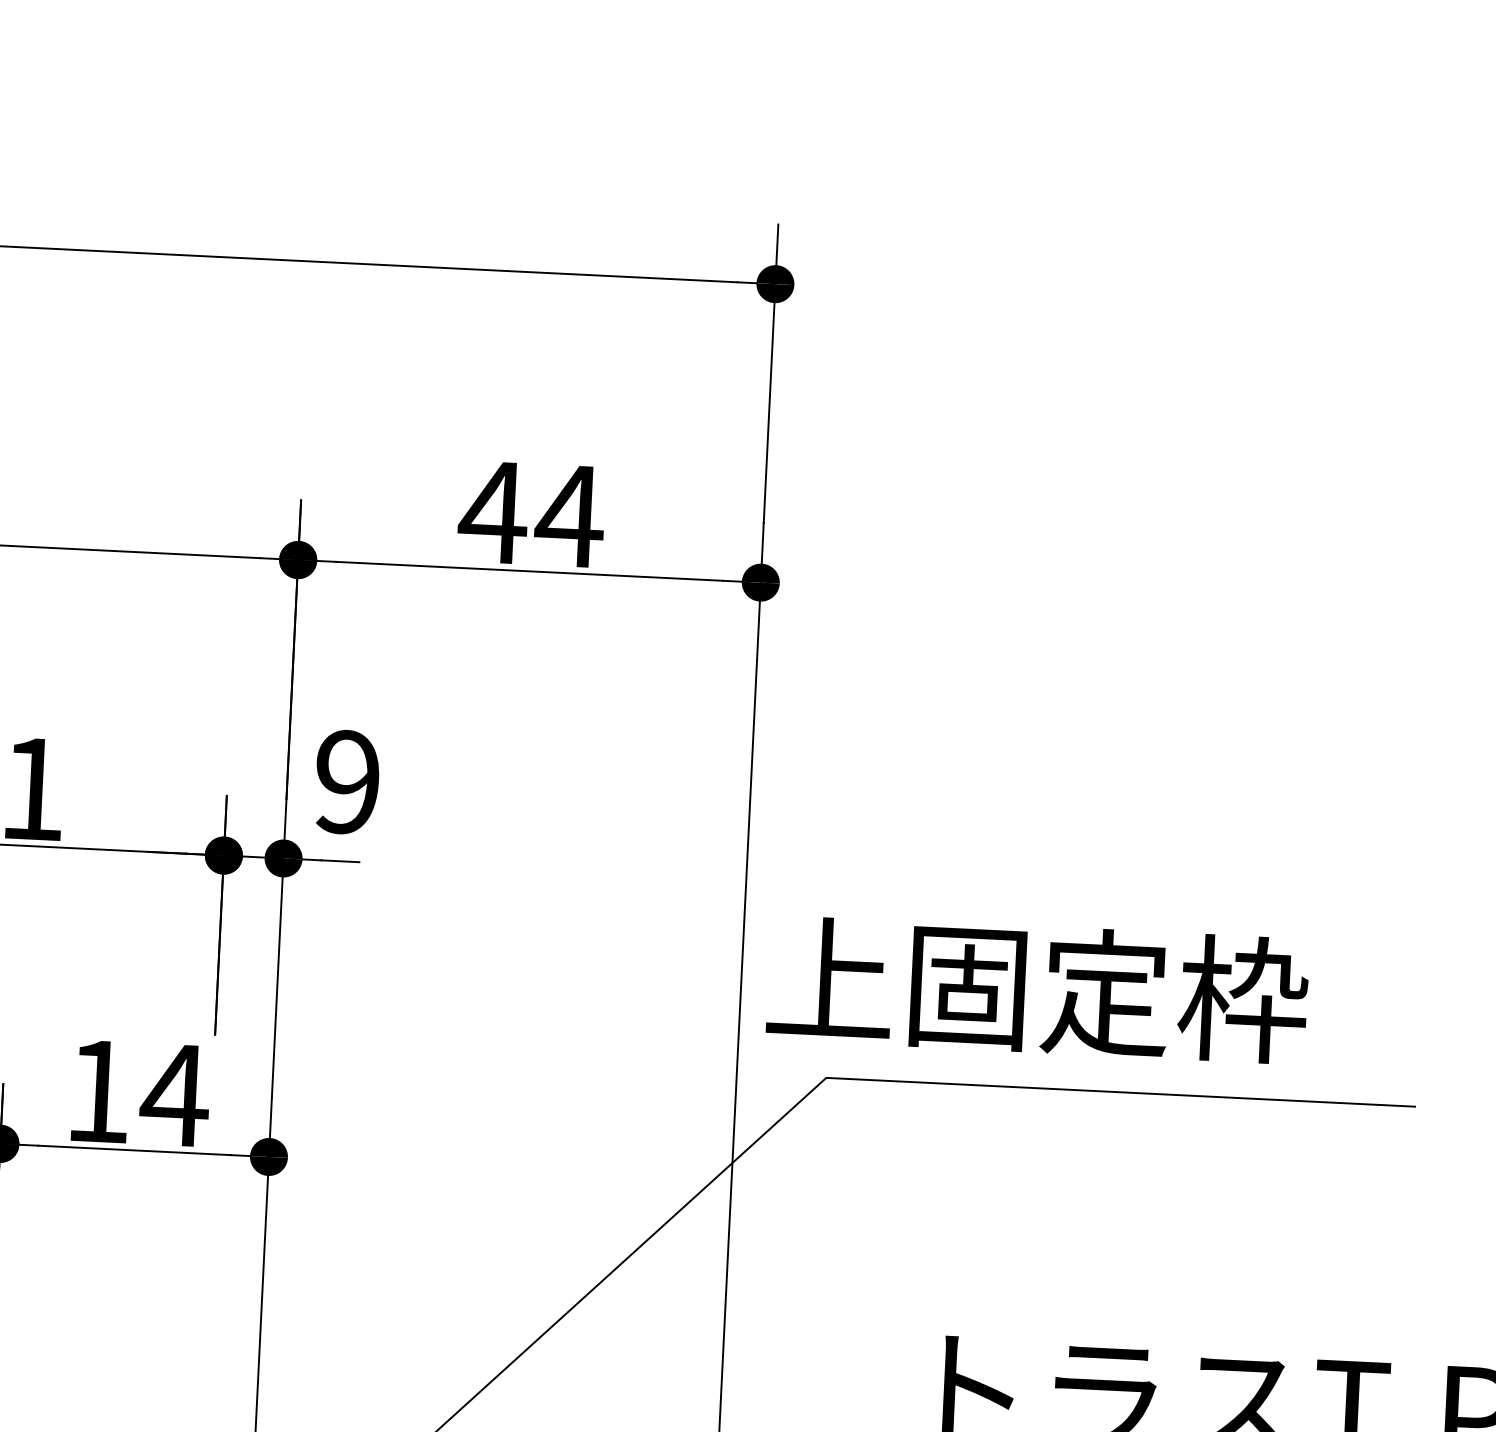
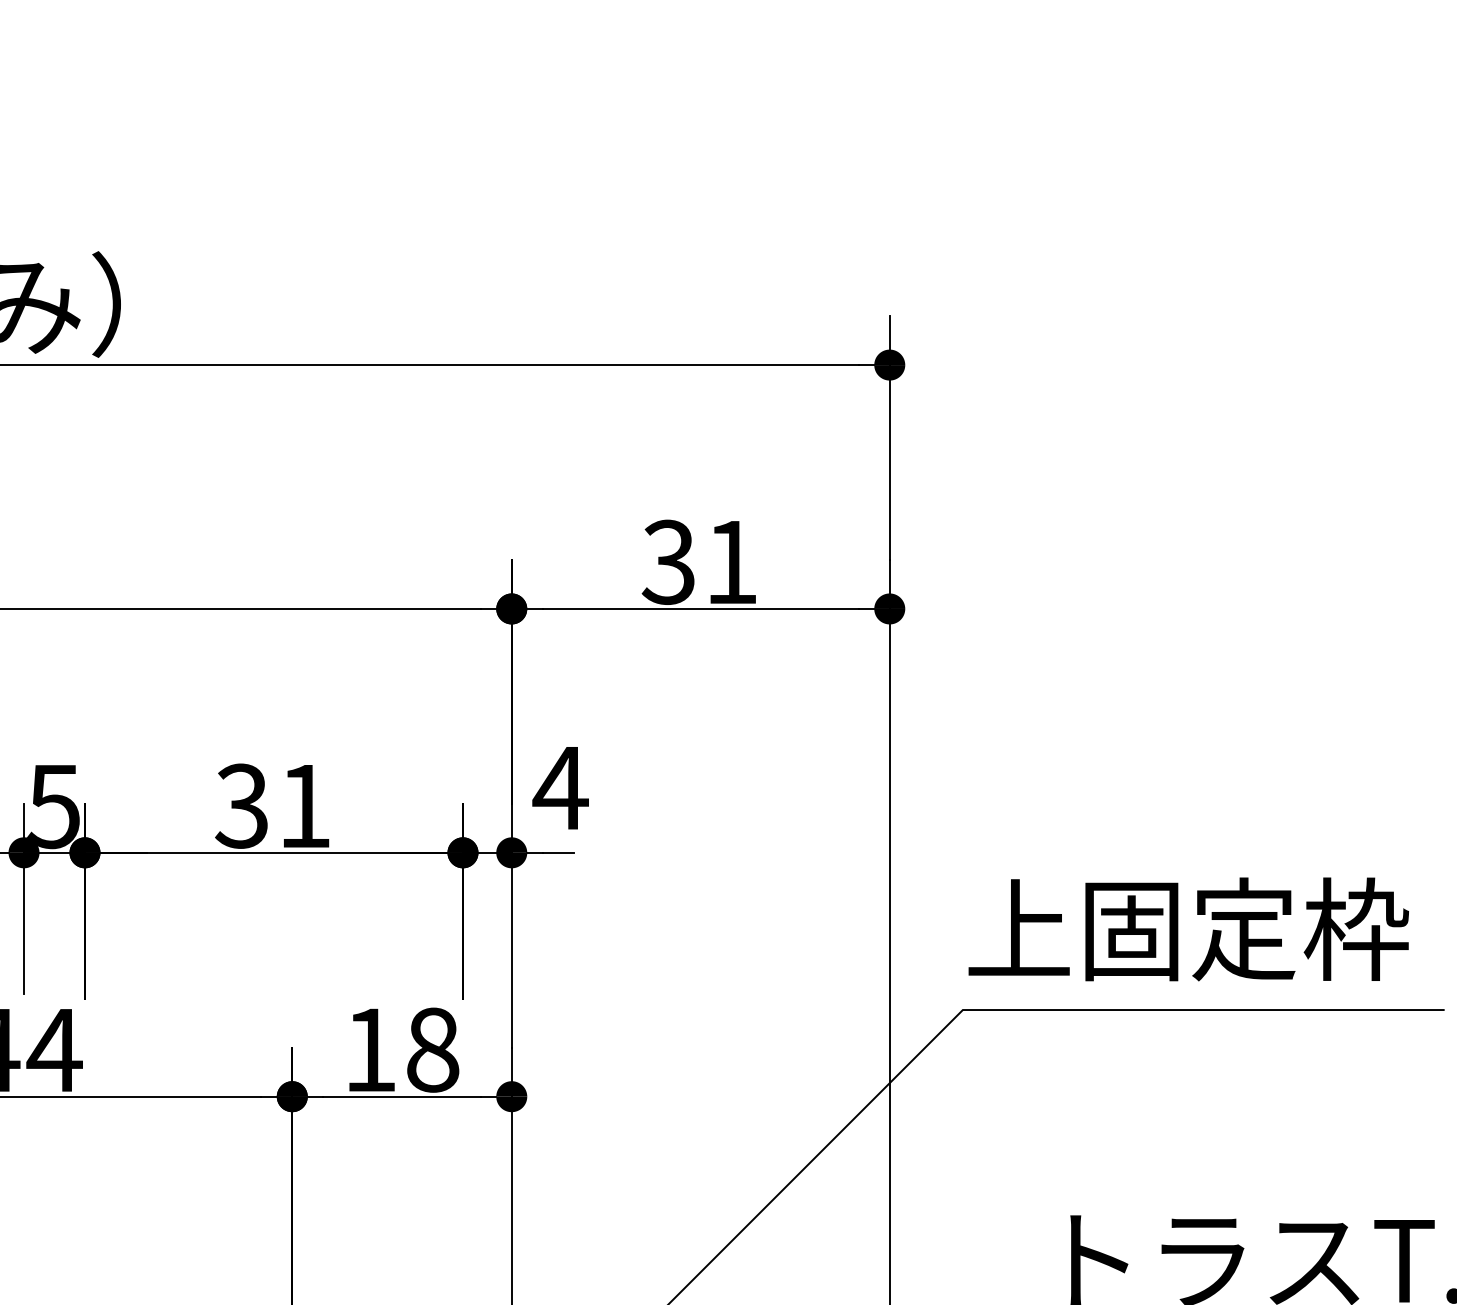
text: (530, 513) -> (699, 561), 44 -> 31
text: (347, 781) -> (560, 787), 9 -> 4
text: (1037, 989) -> (1188, 929), moved
text: (174, 1094) -> (432, 1049), 14 -> 18

